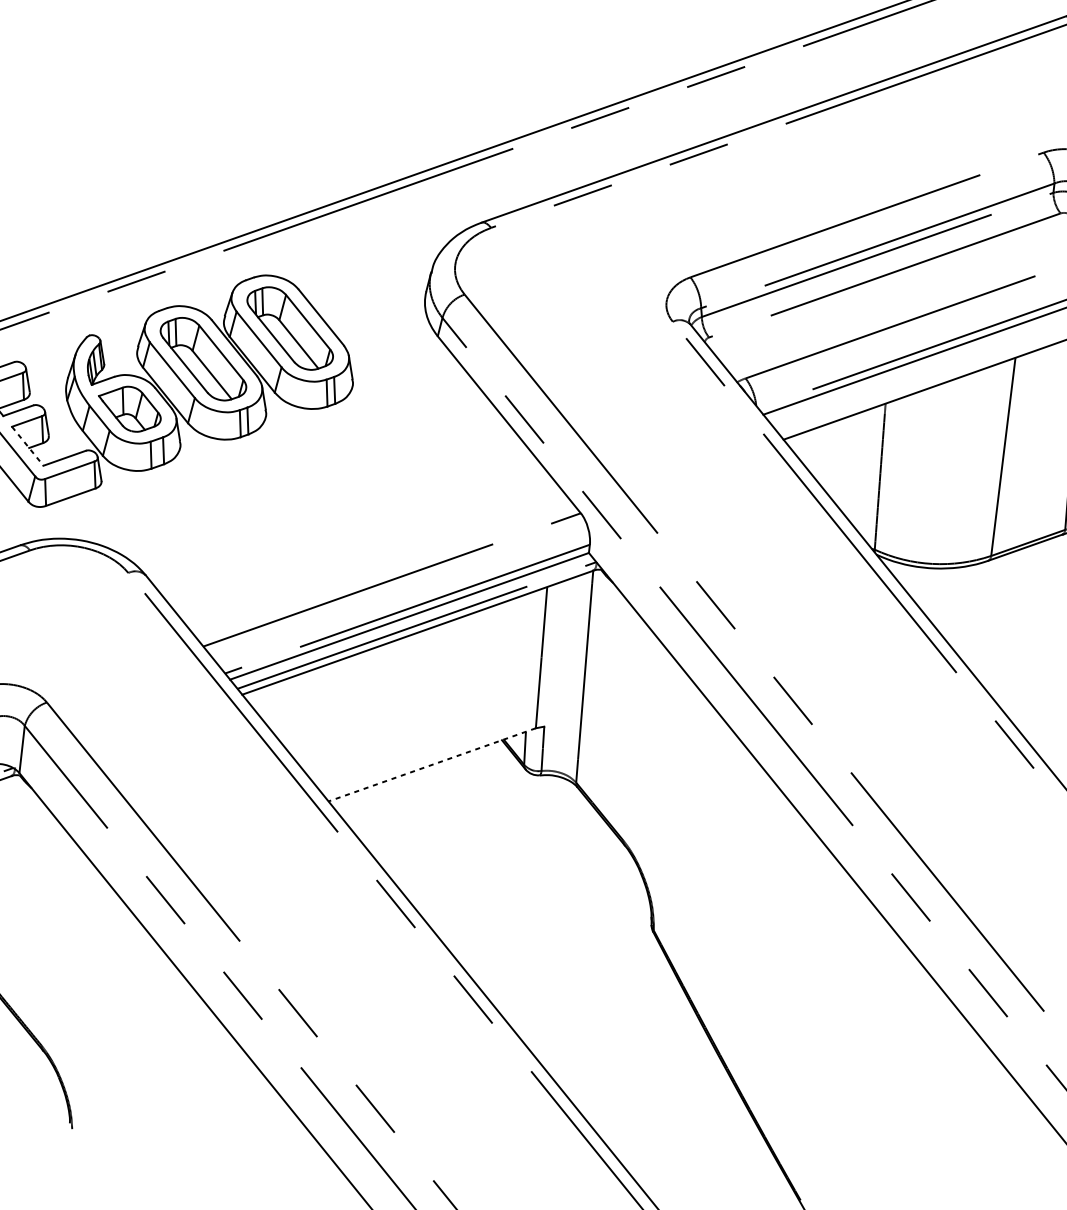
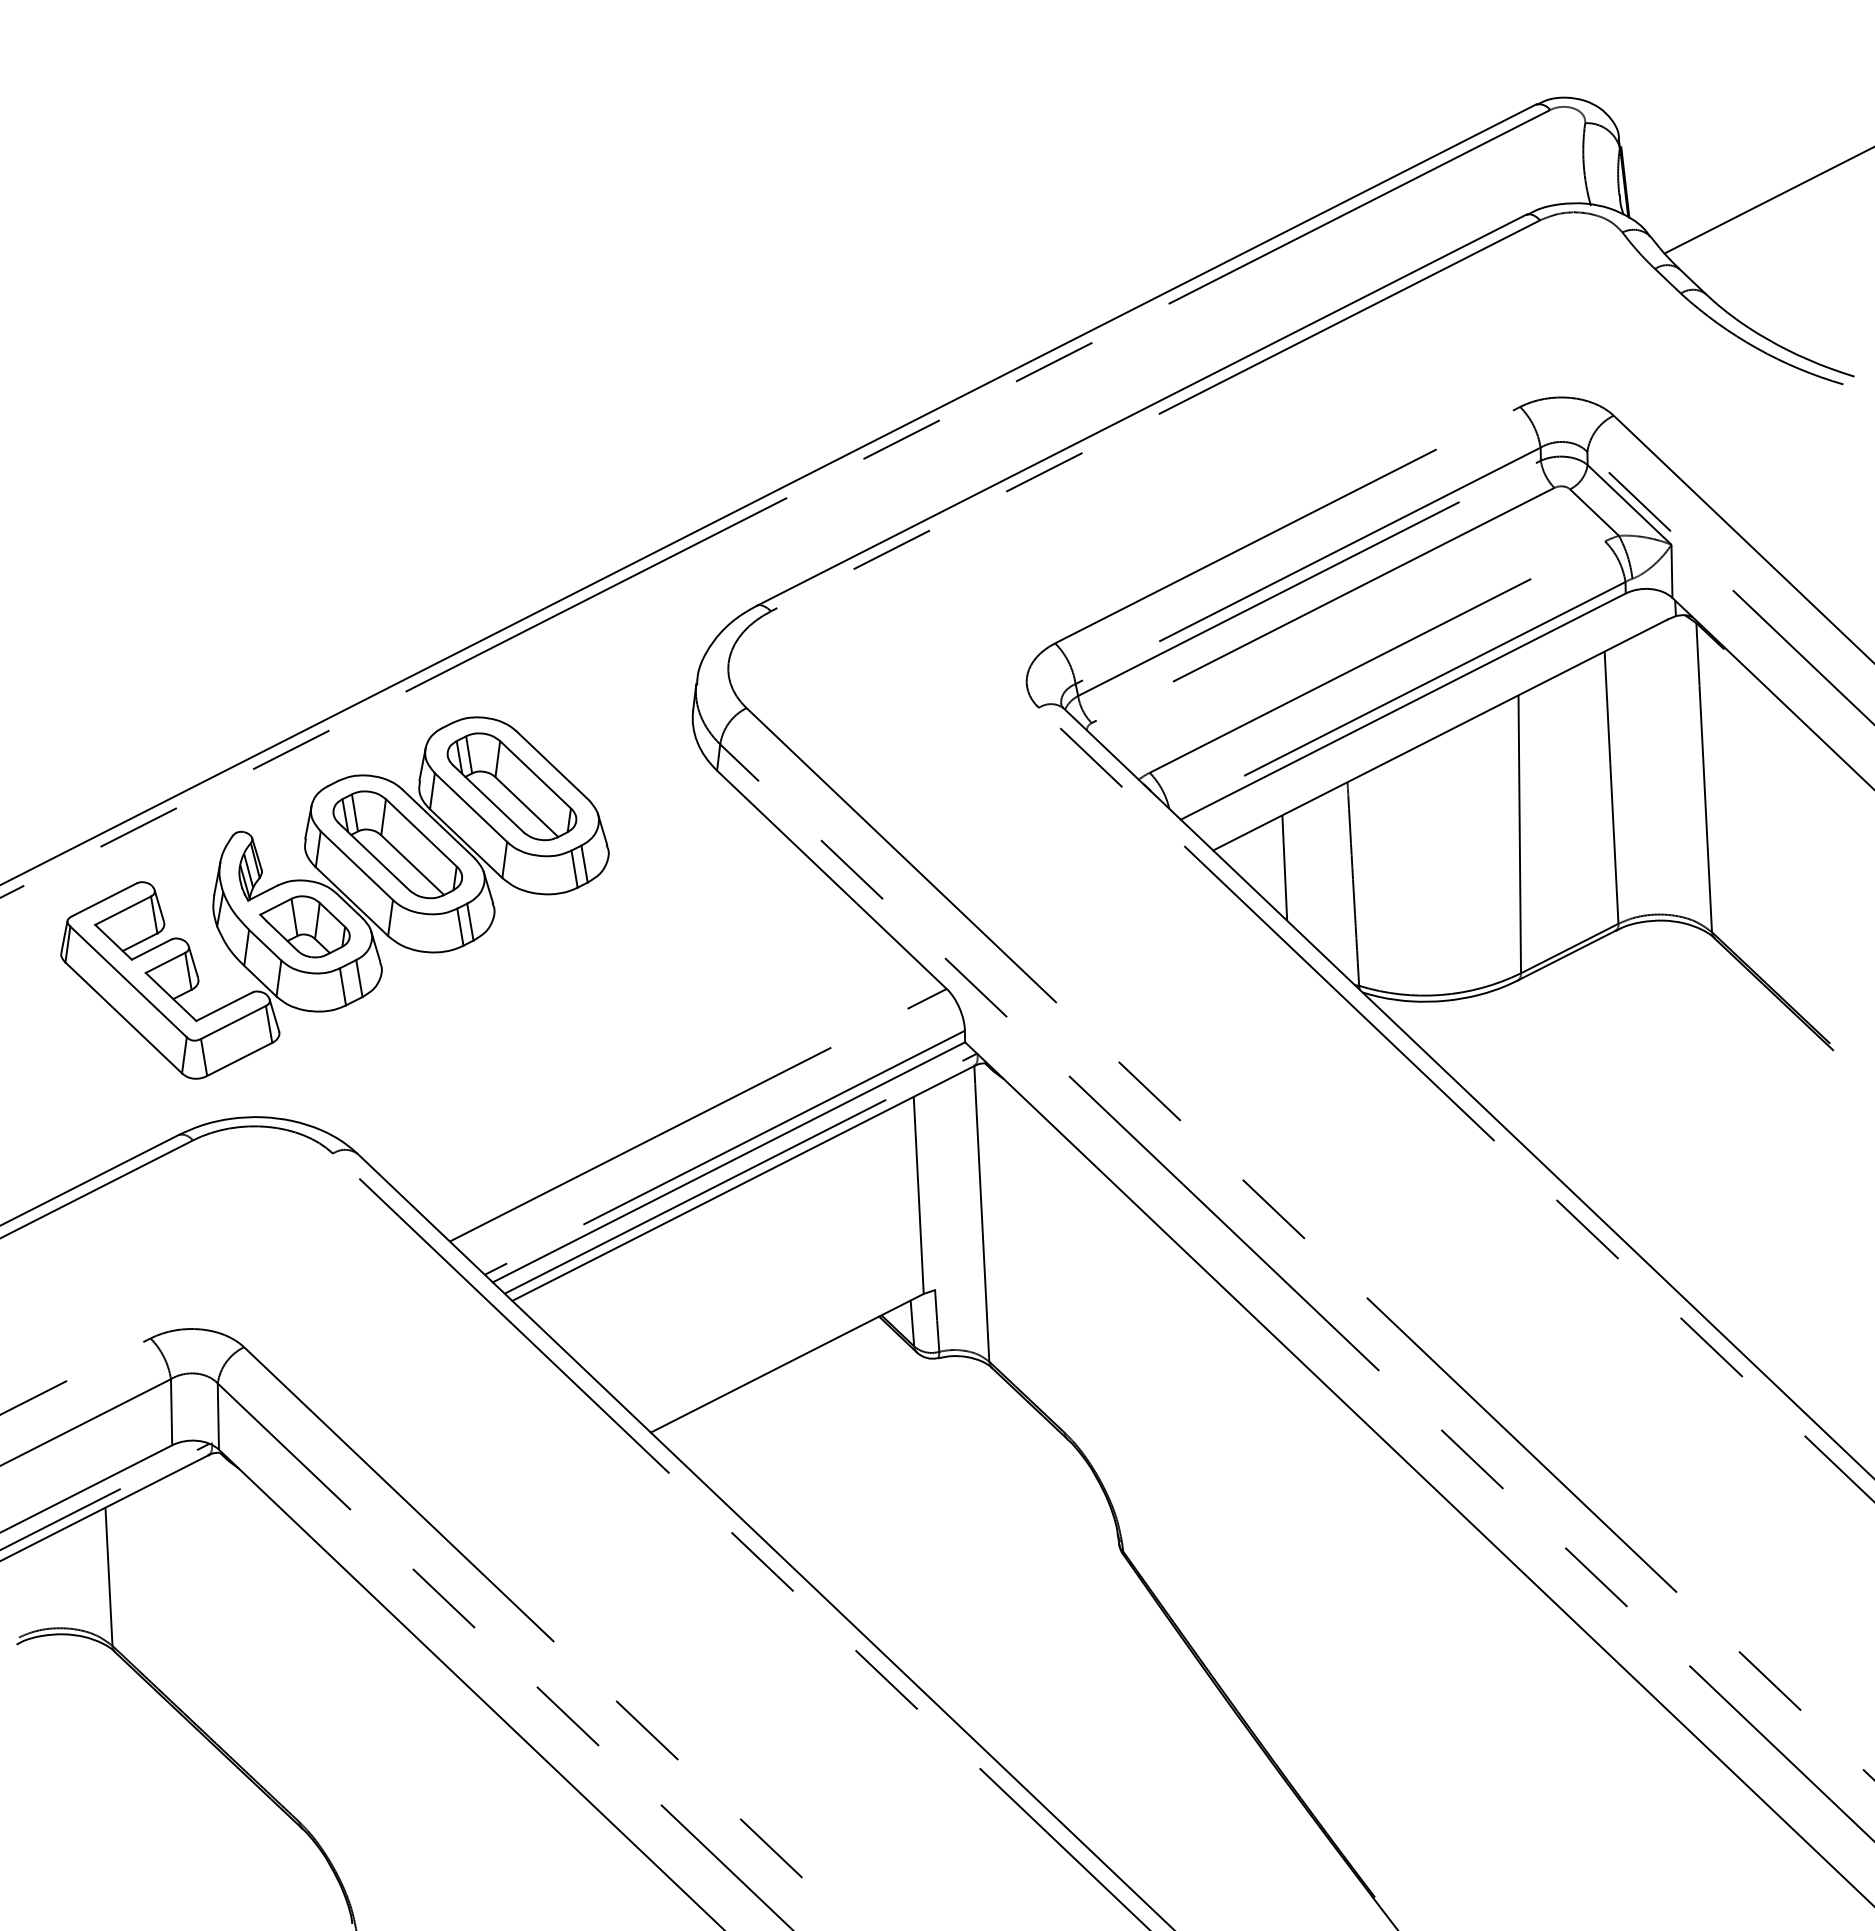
line: (28, 445) -> (171, 996), dashed -> solid
line: (832, 458) -> (1284, 867), added
line: (431, 764) -> (786, 1363), dashed -> solid

